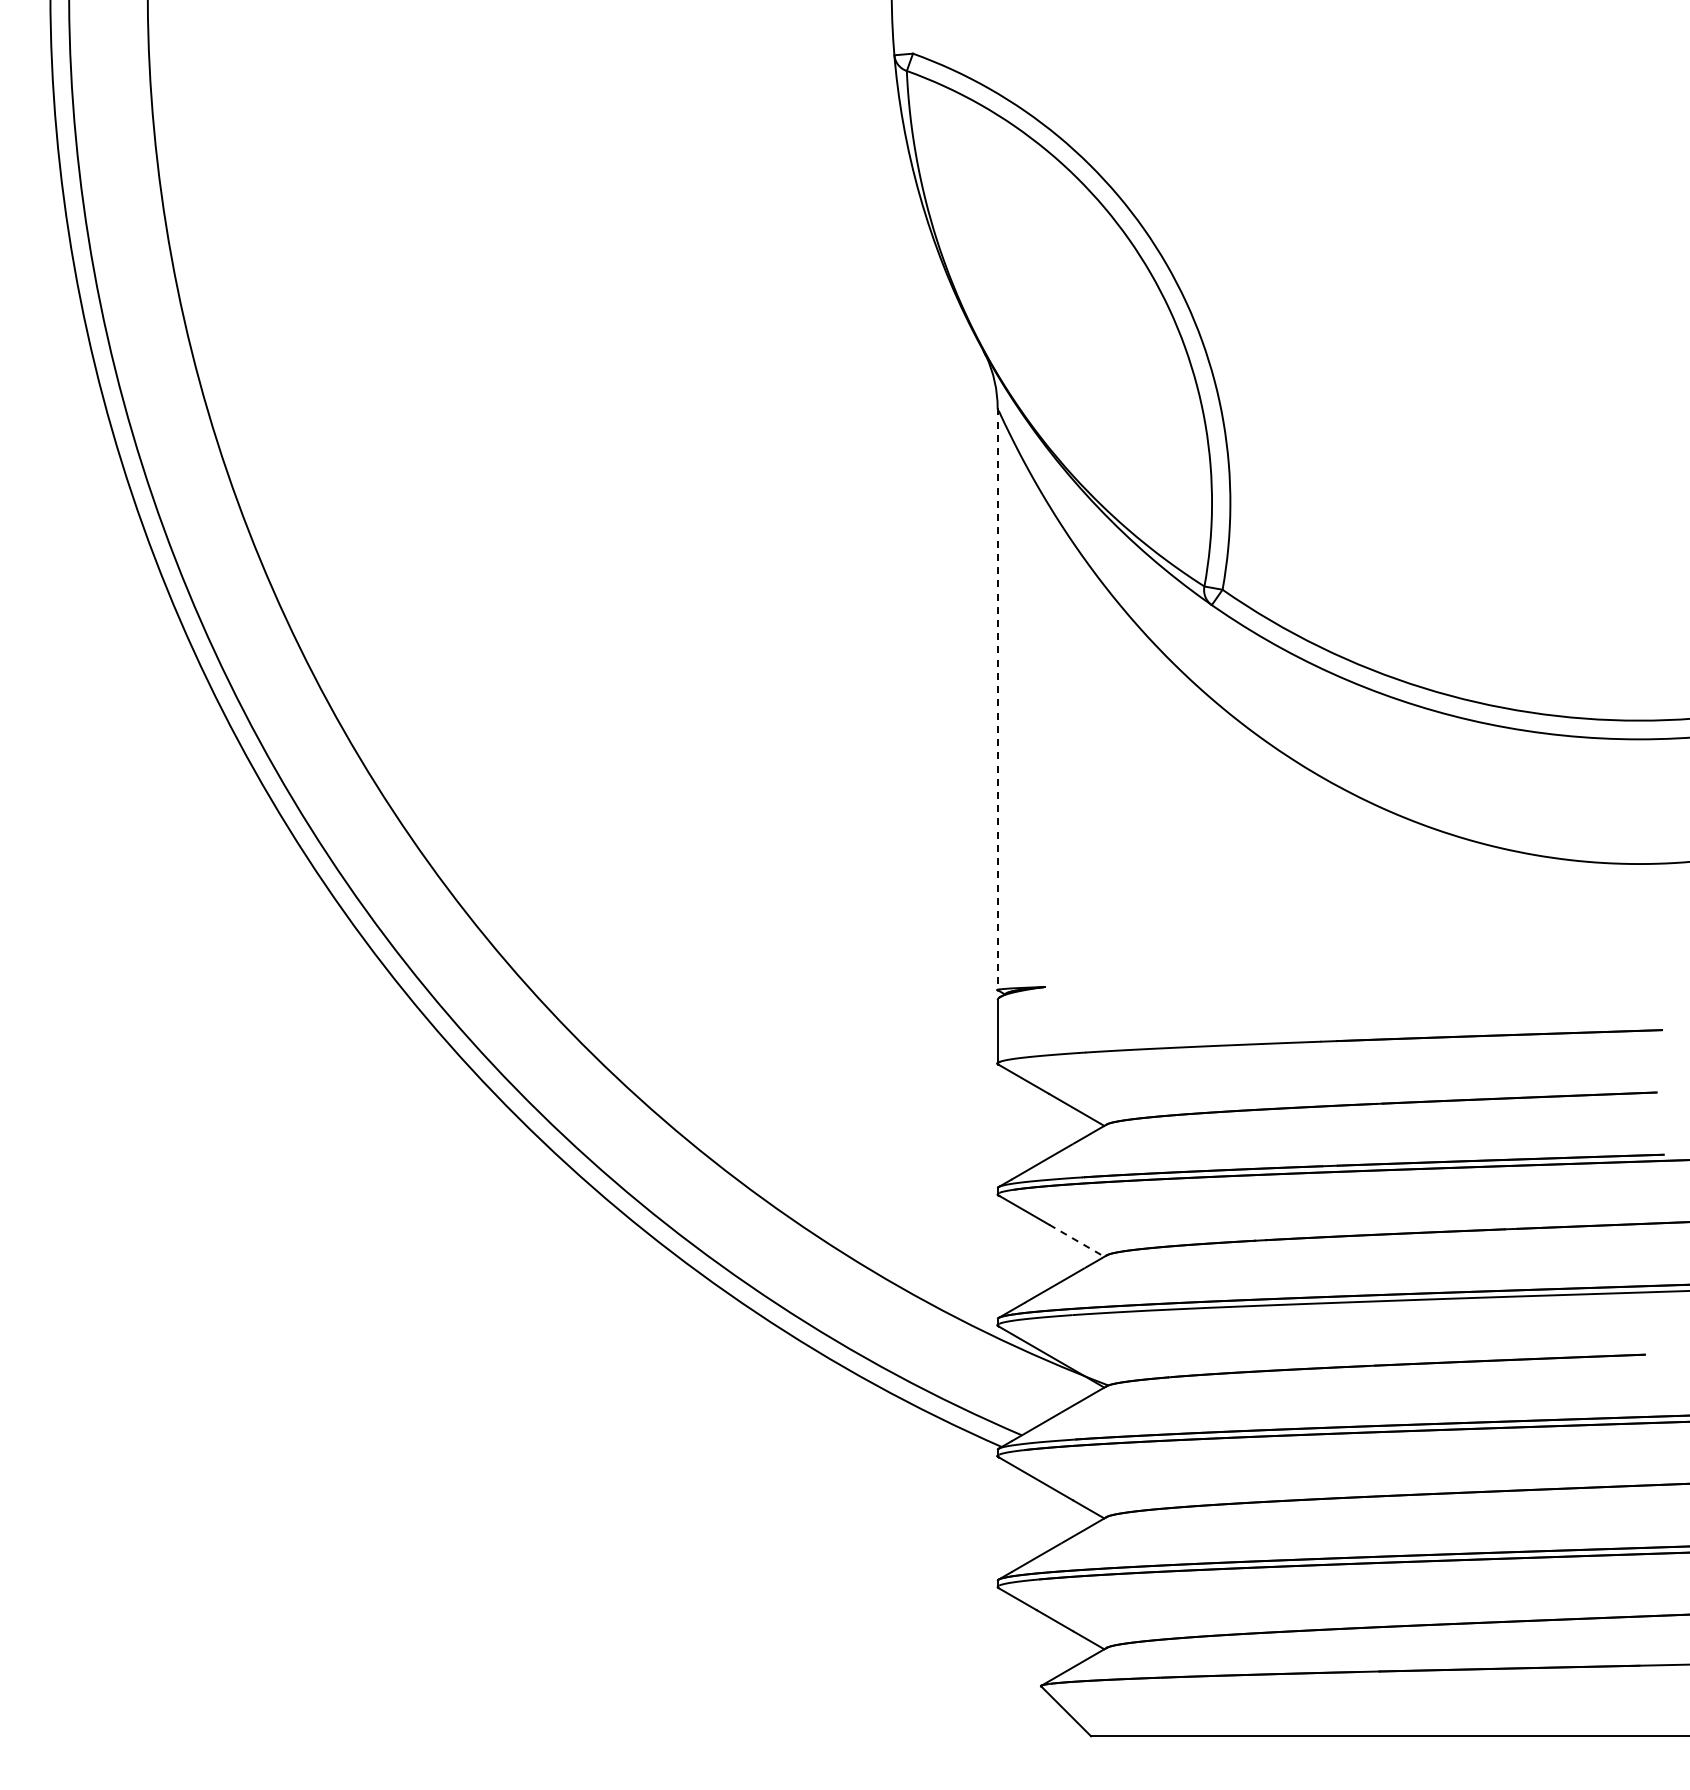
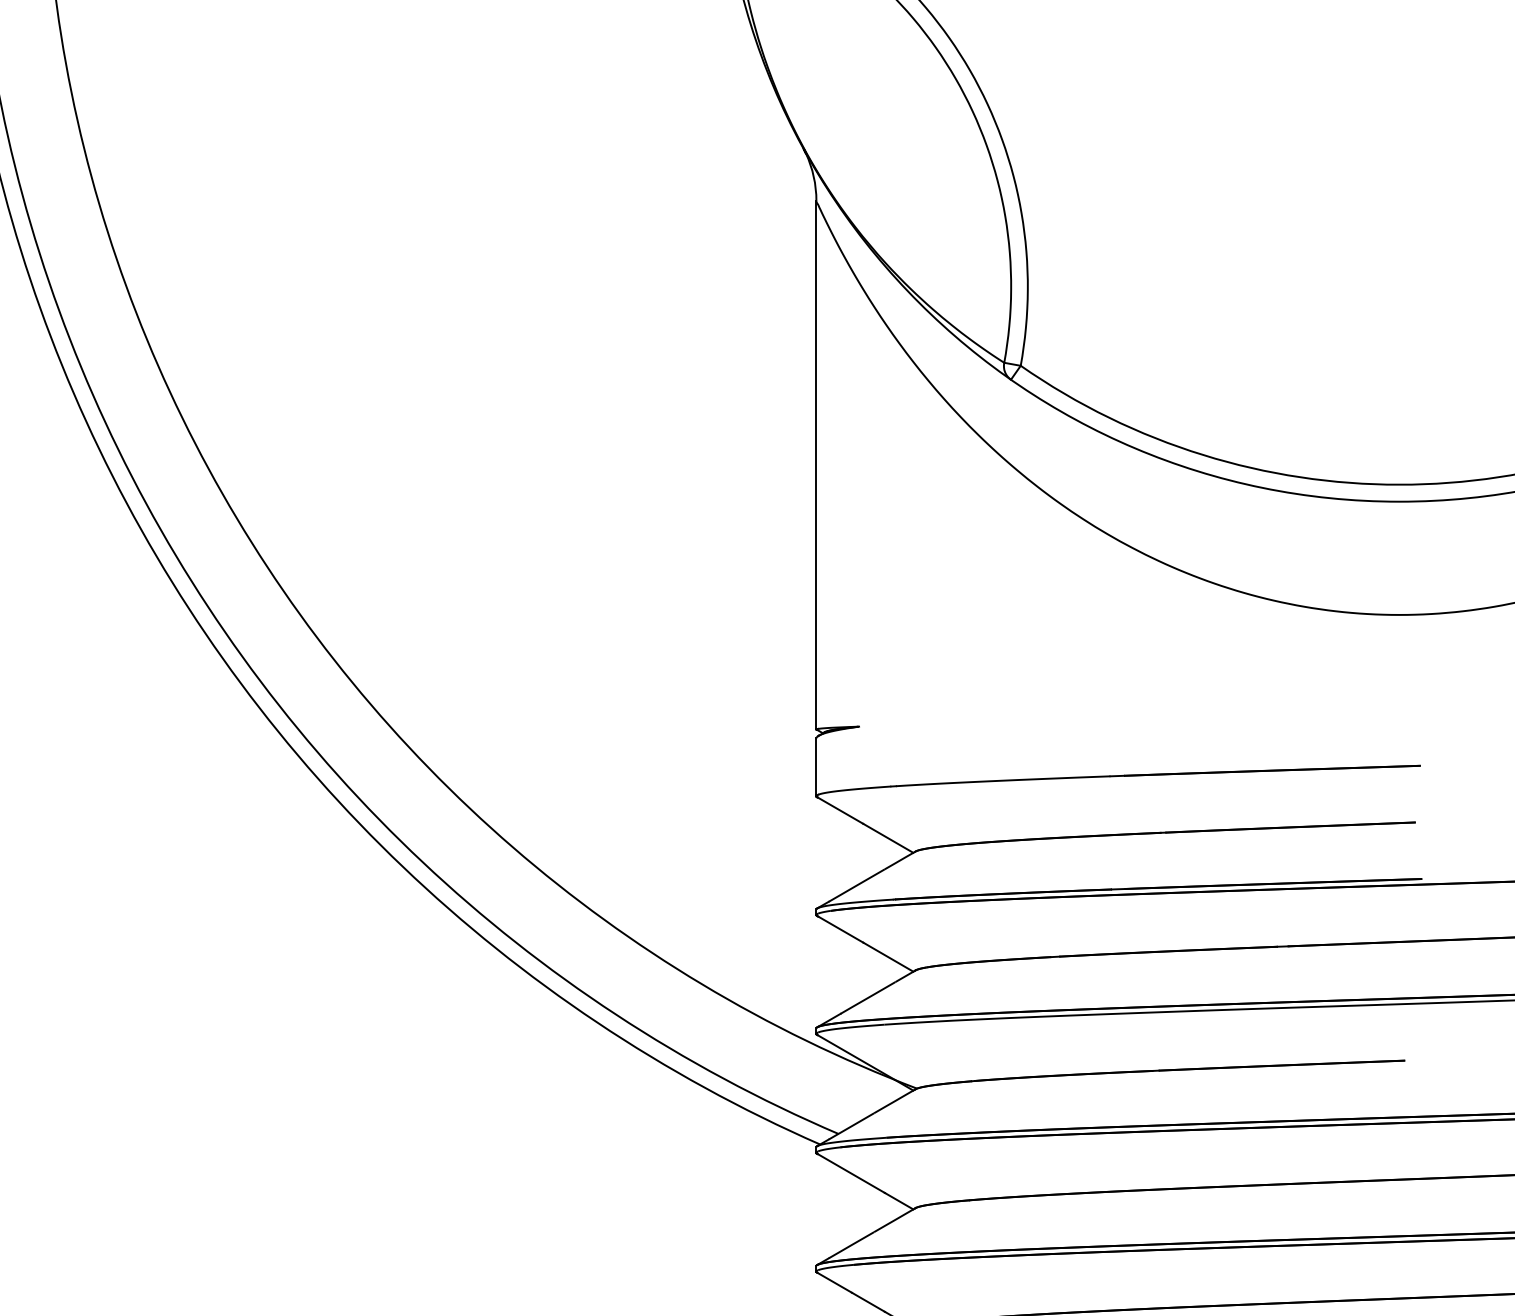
line: (997, 699) -> (816, 465), dashed -> solid
line: (1076, 1240) -> (888, 956), dashed -> solid

